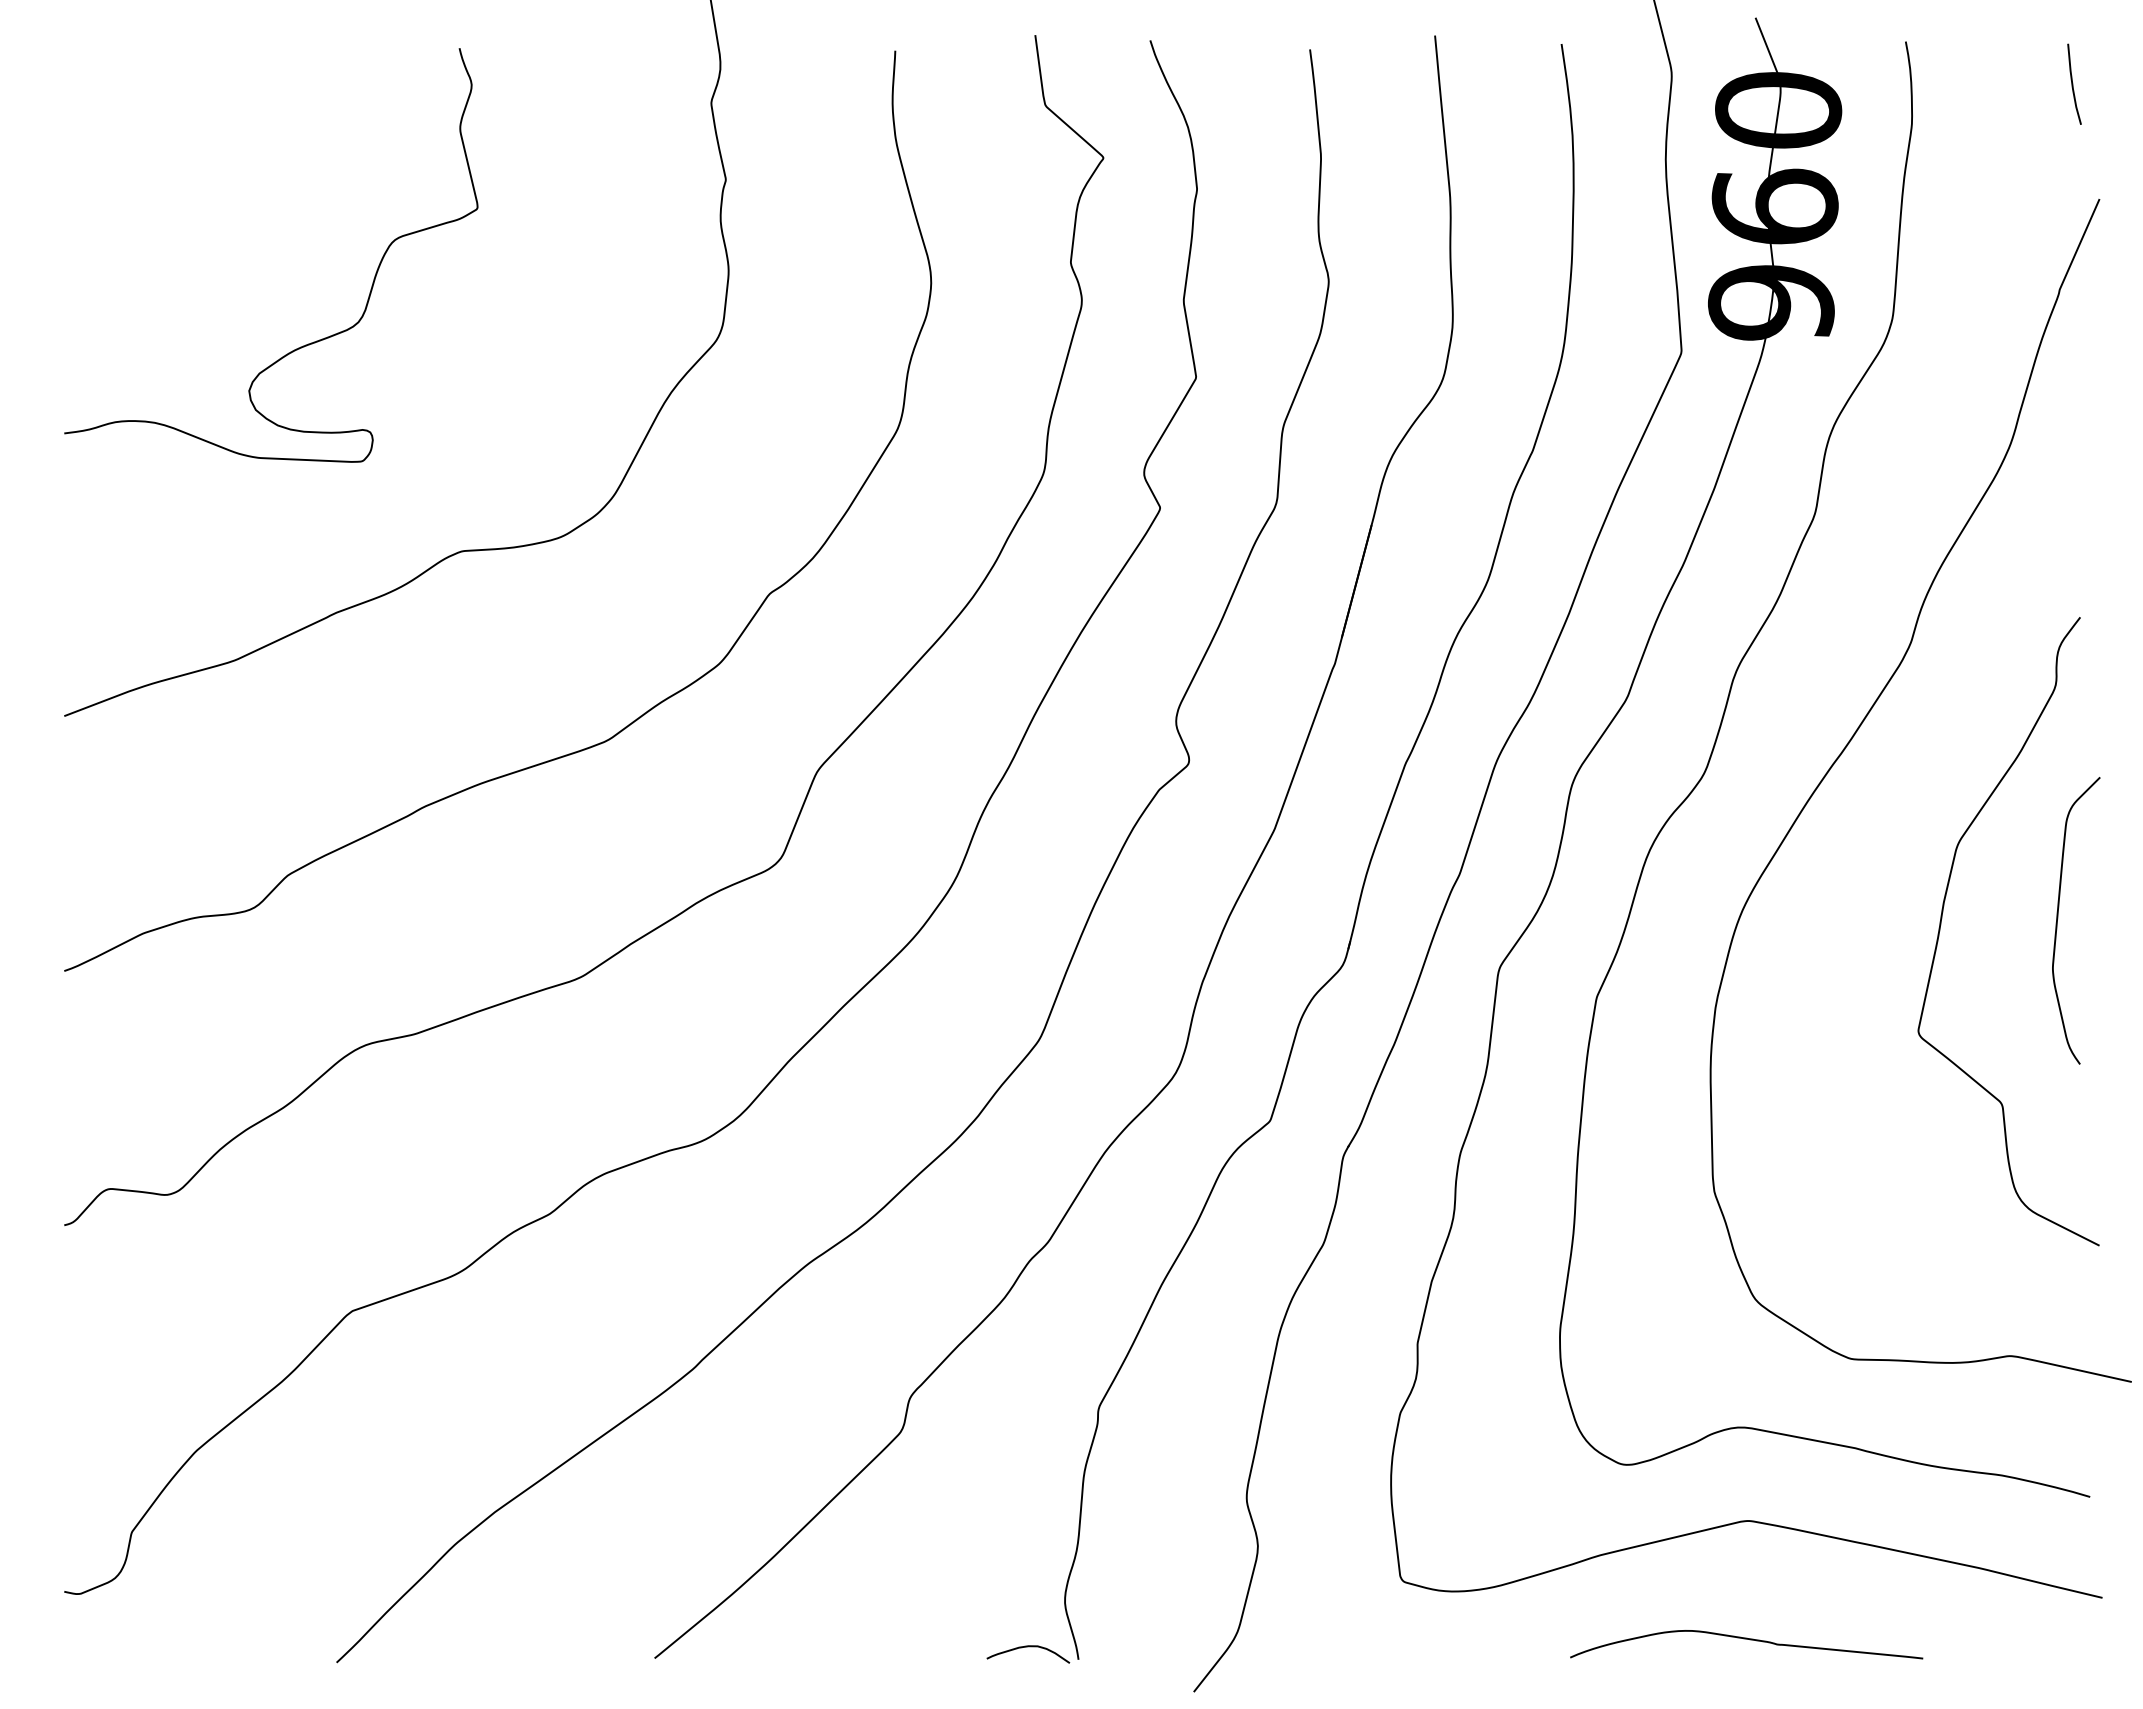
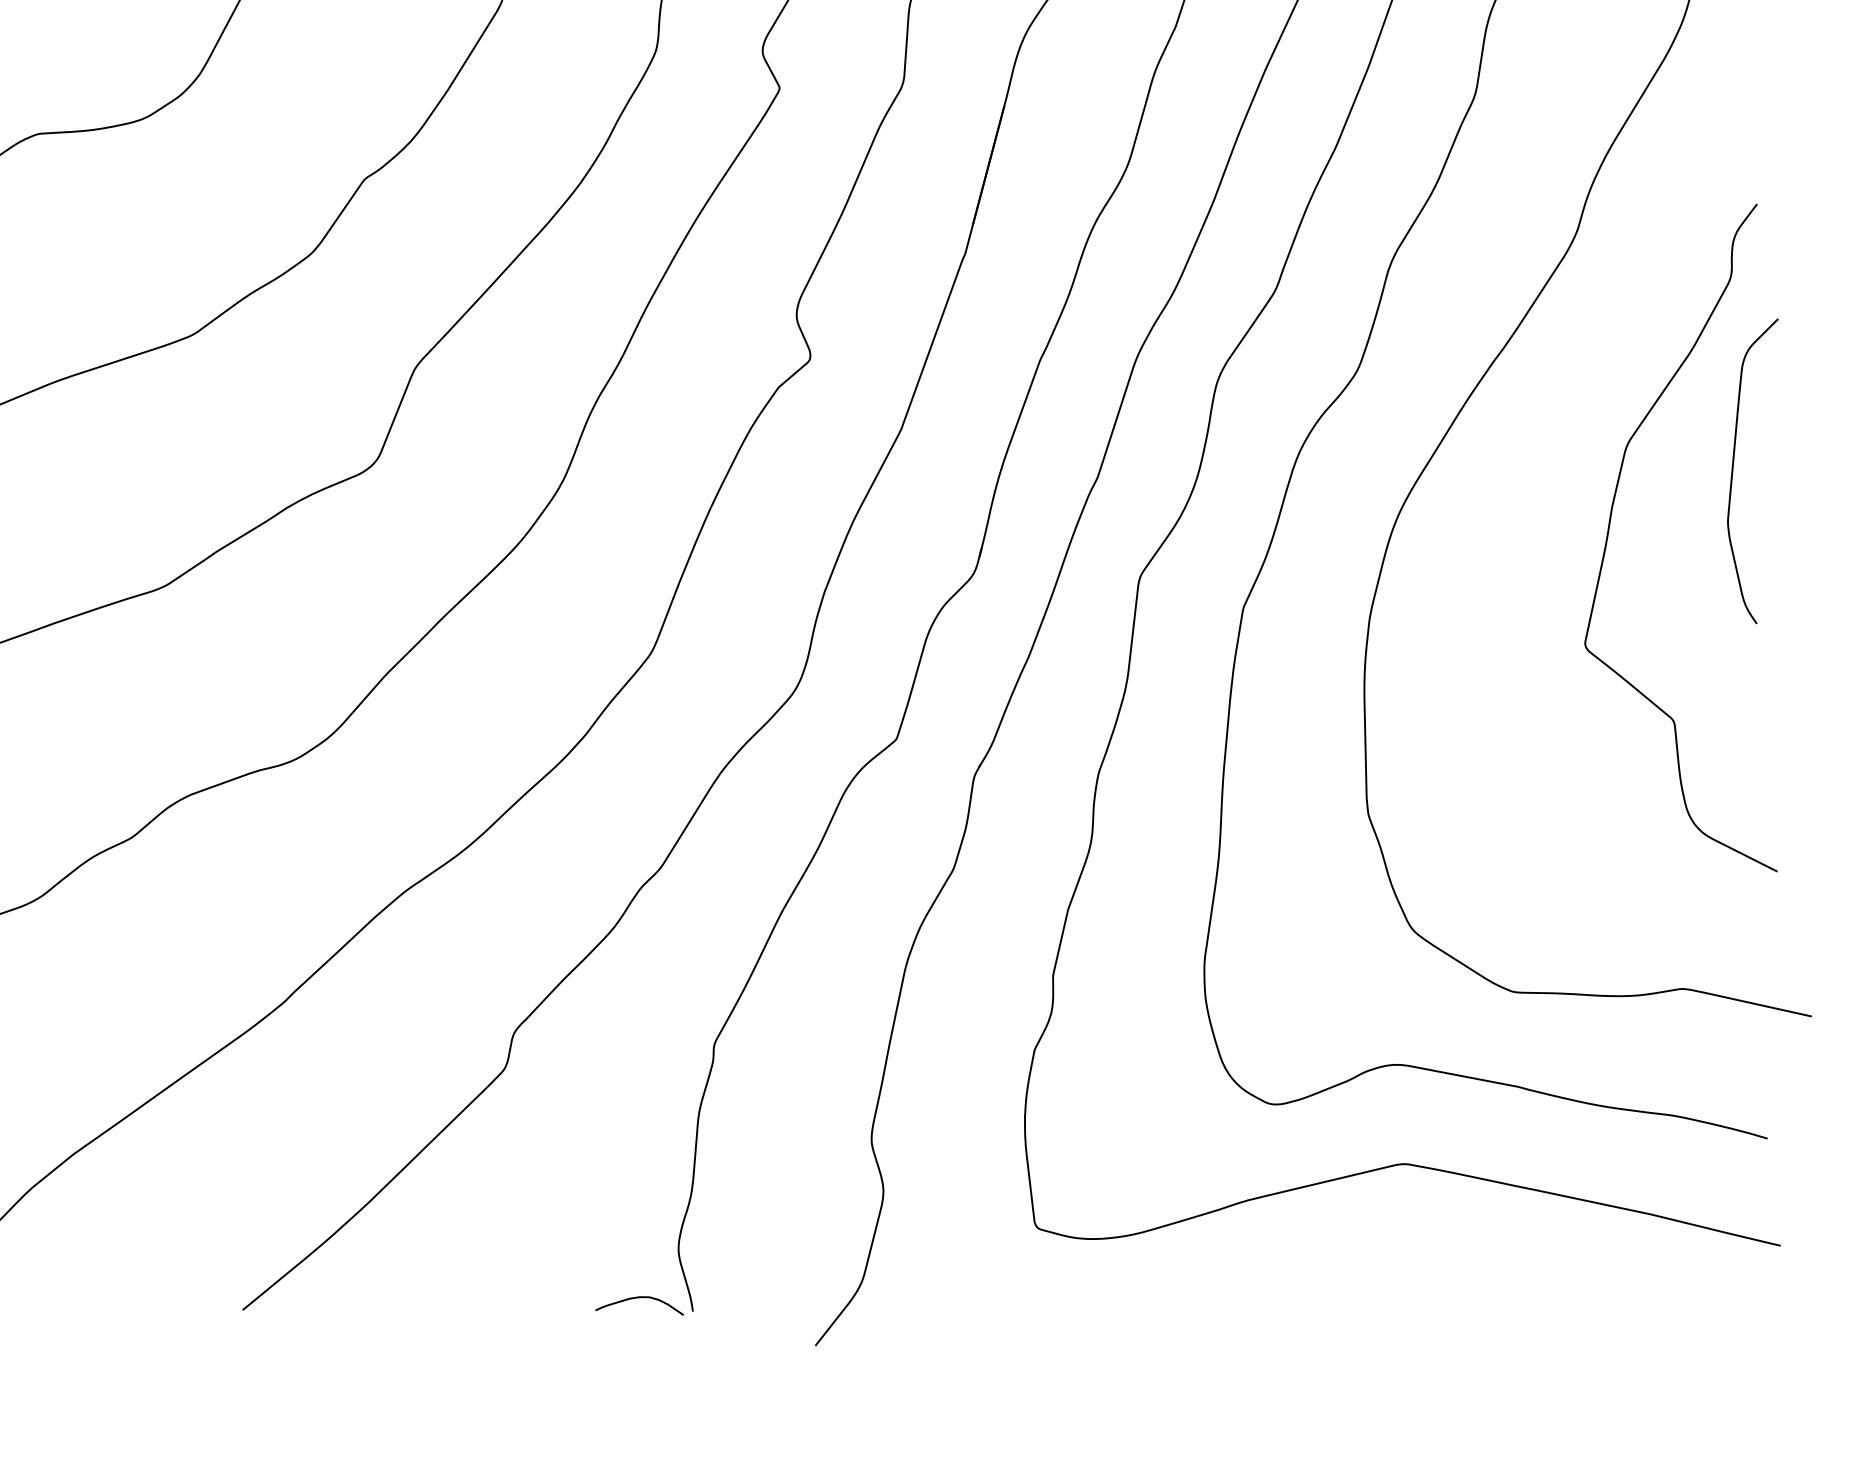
curve: (2058, 918) -> (1733, 468), moved
curve: (1746, 1639) -> (1402, 1290), removed

